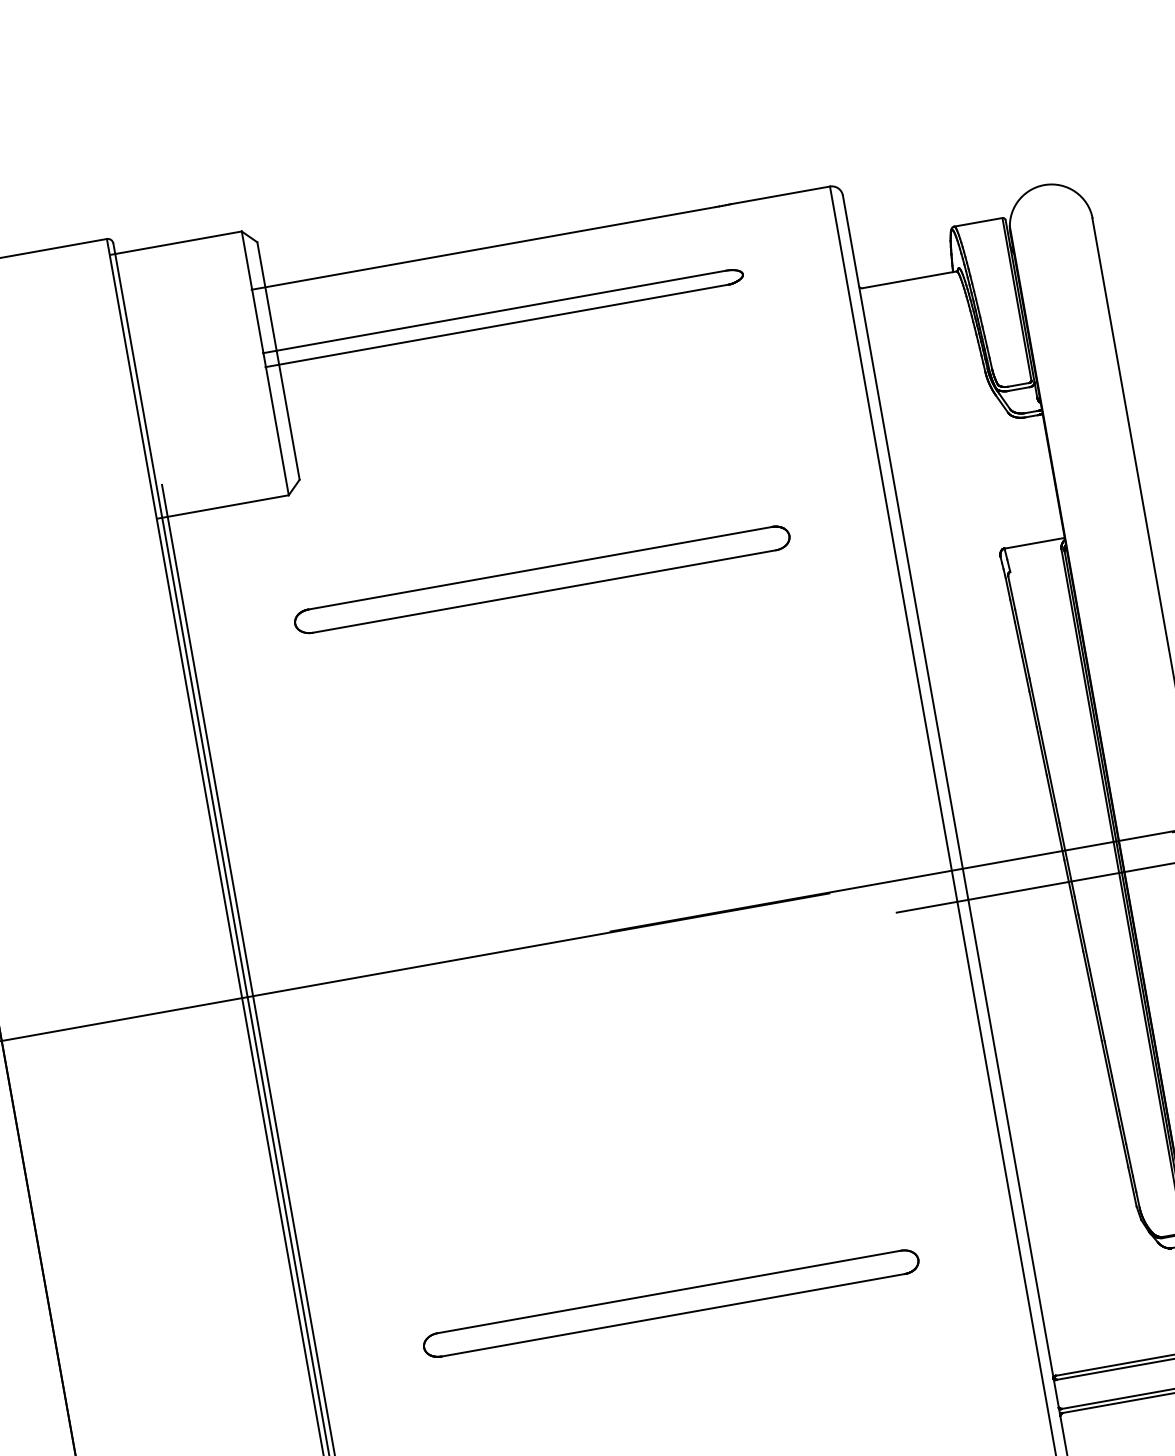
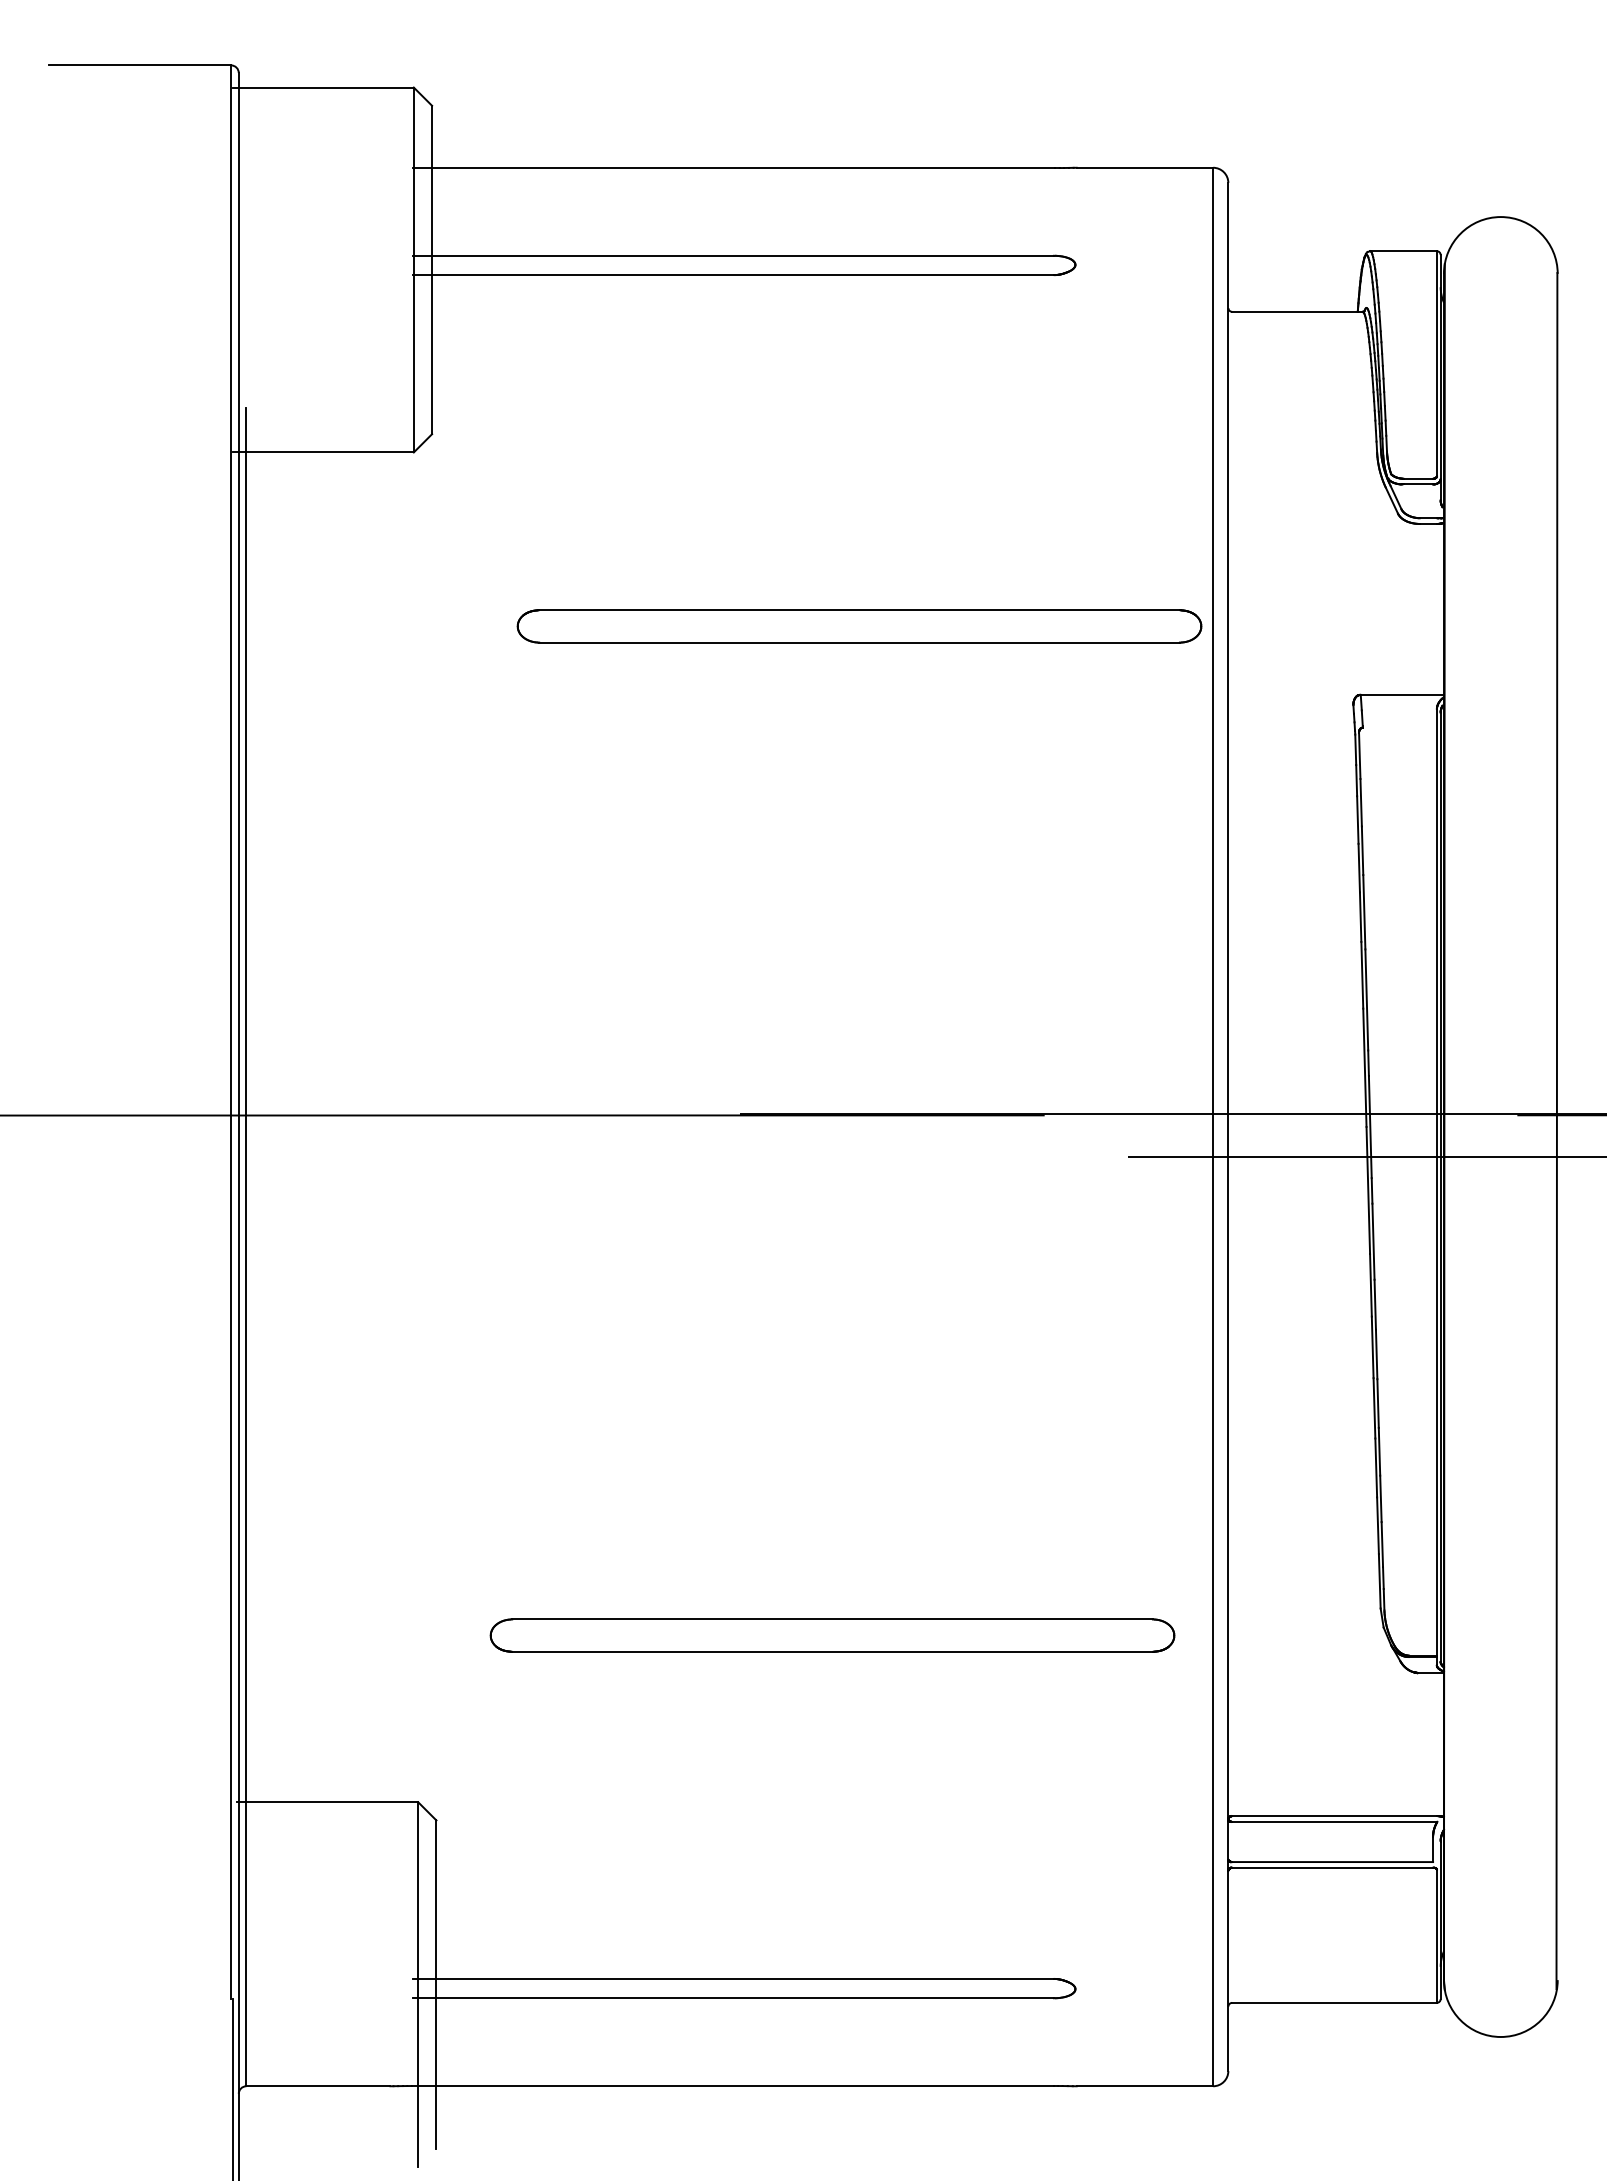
part: (542, 579) -> (859, 626), moved
part: (671, 1303) -> (832, 1635), moved

